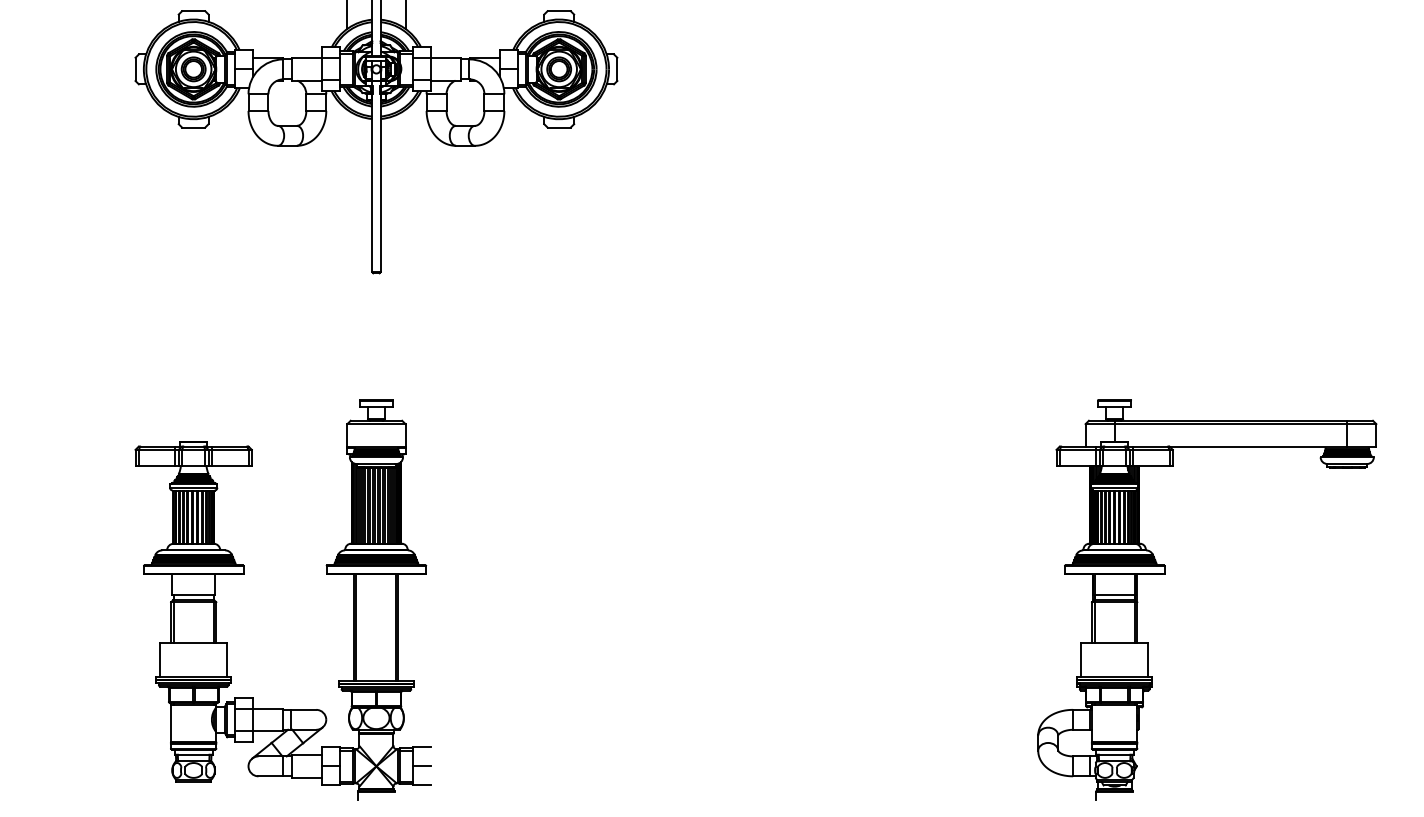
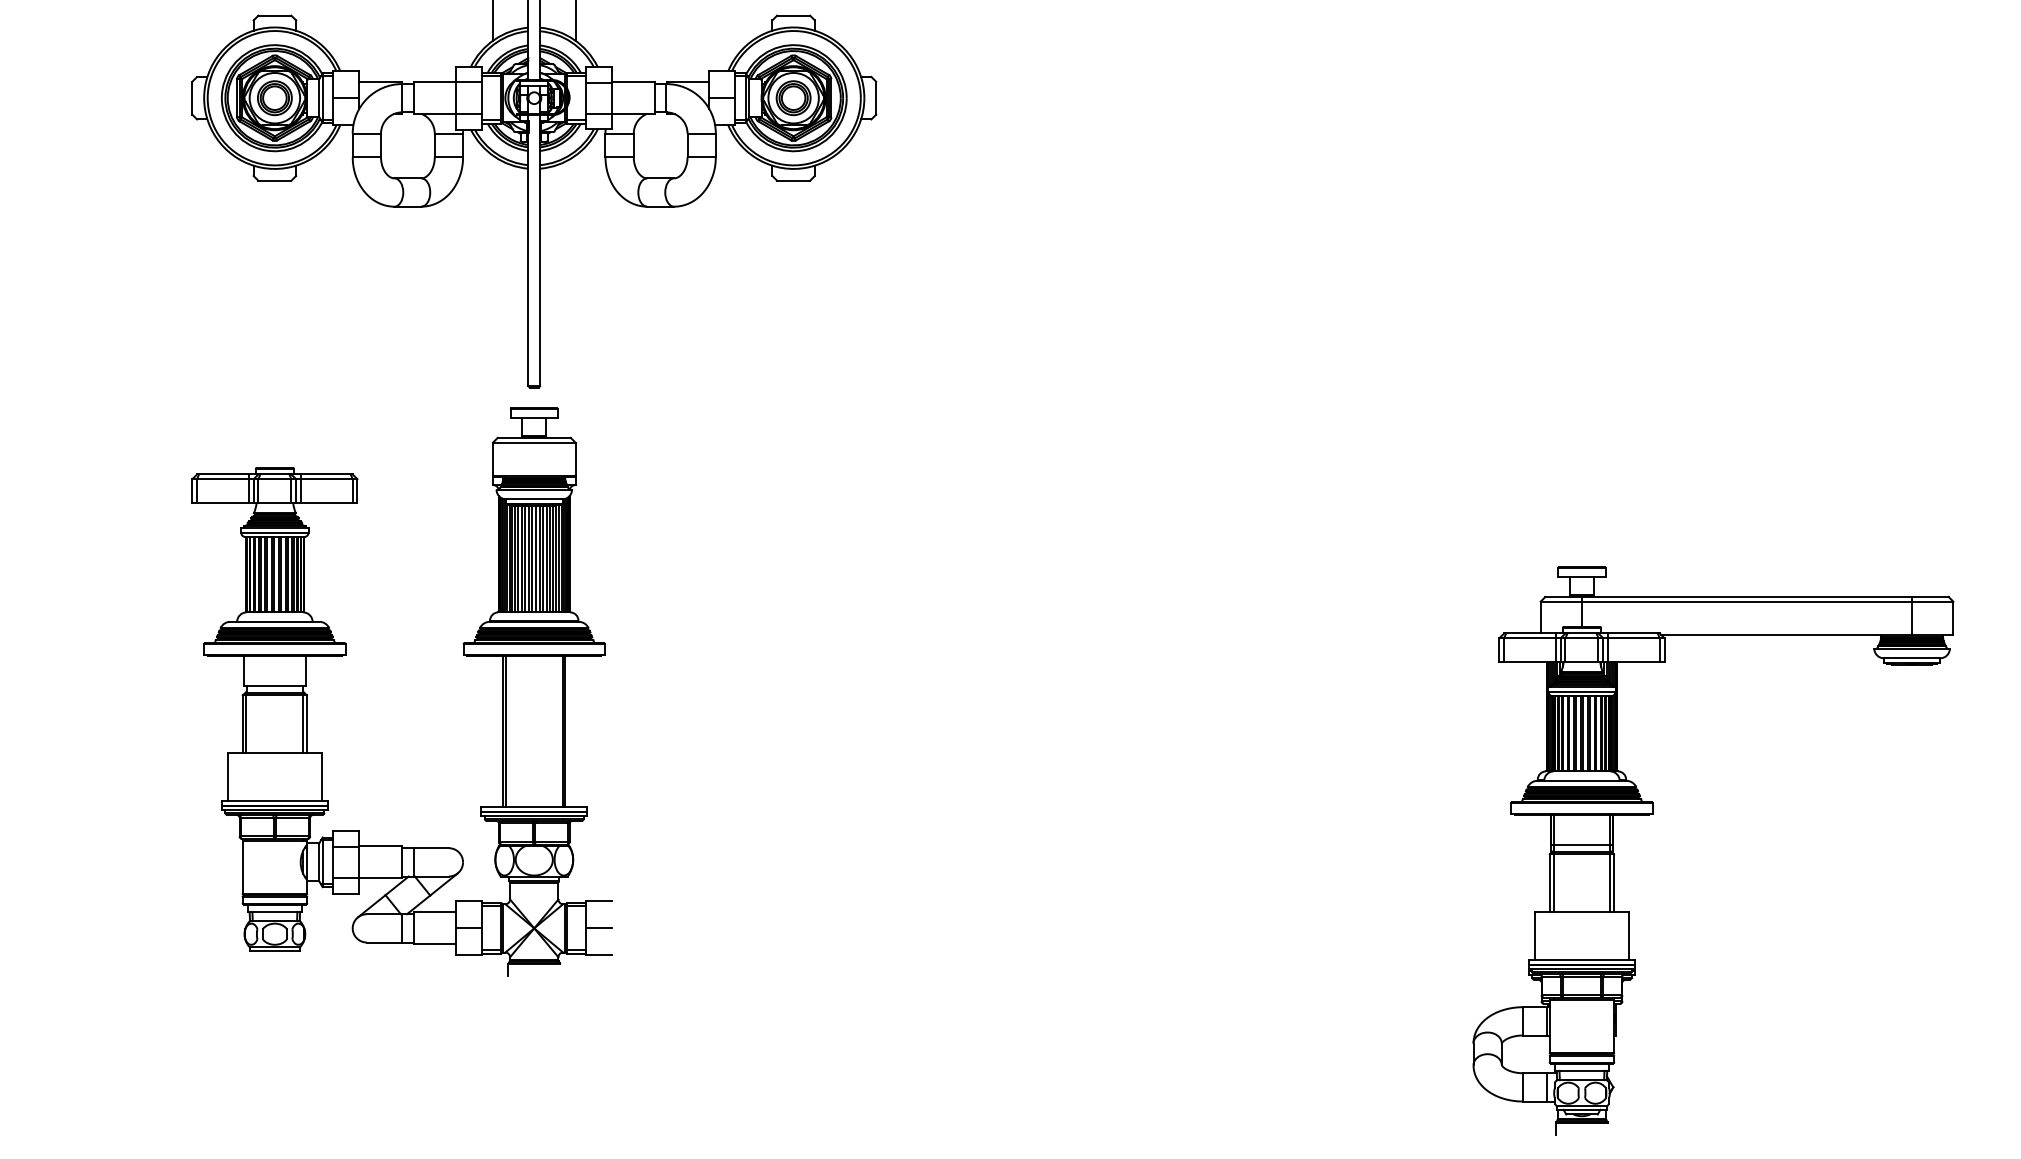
part: (244, 574) -> (346, 655), moved

